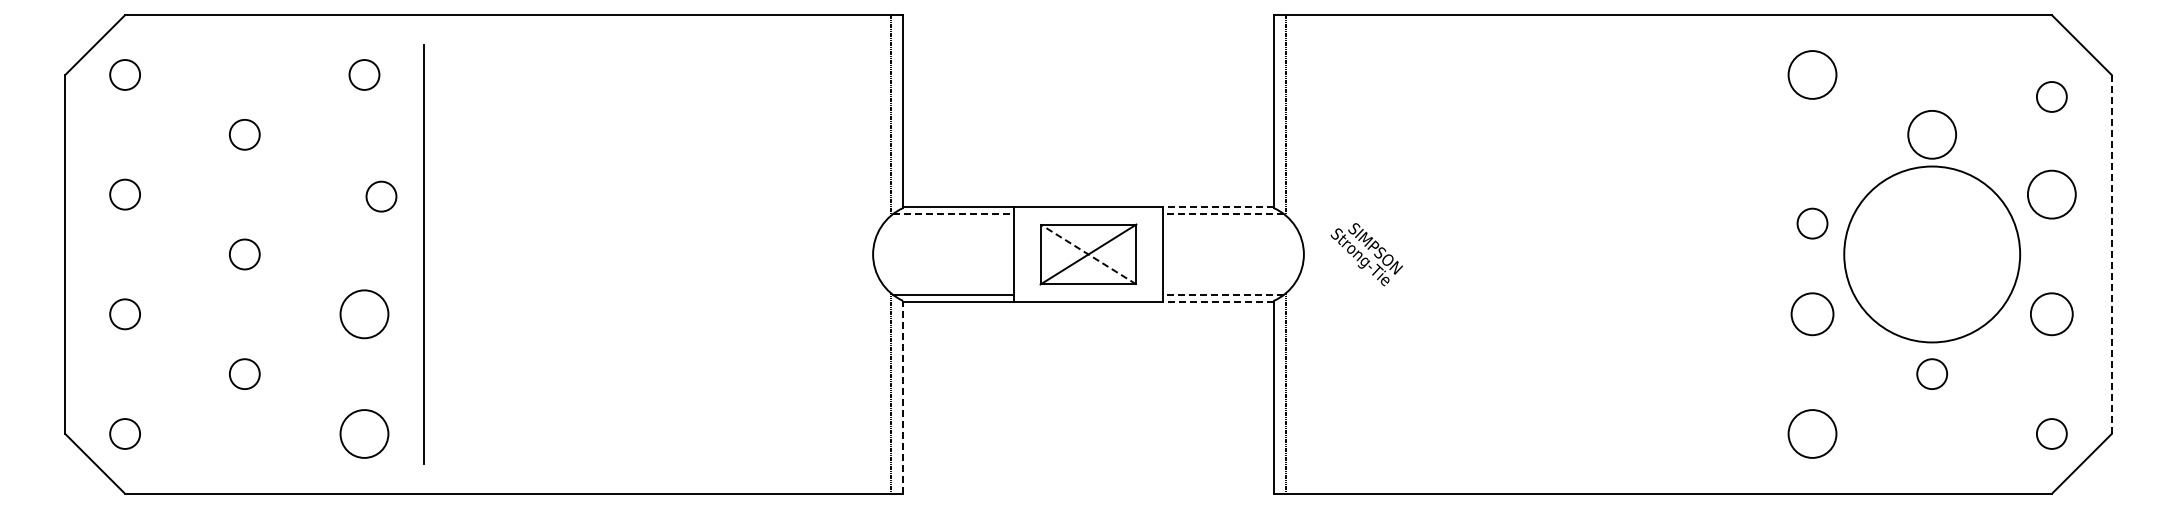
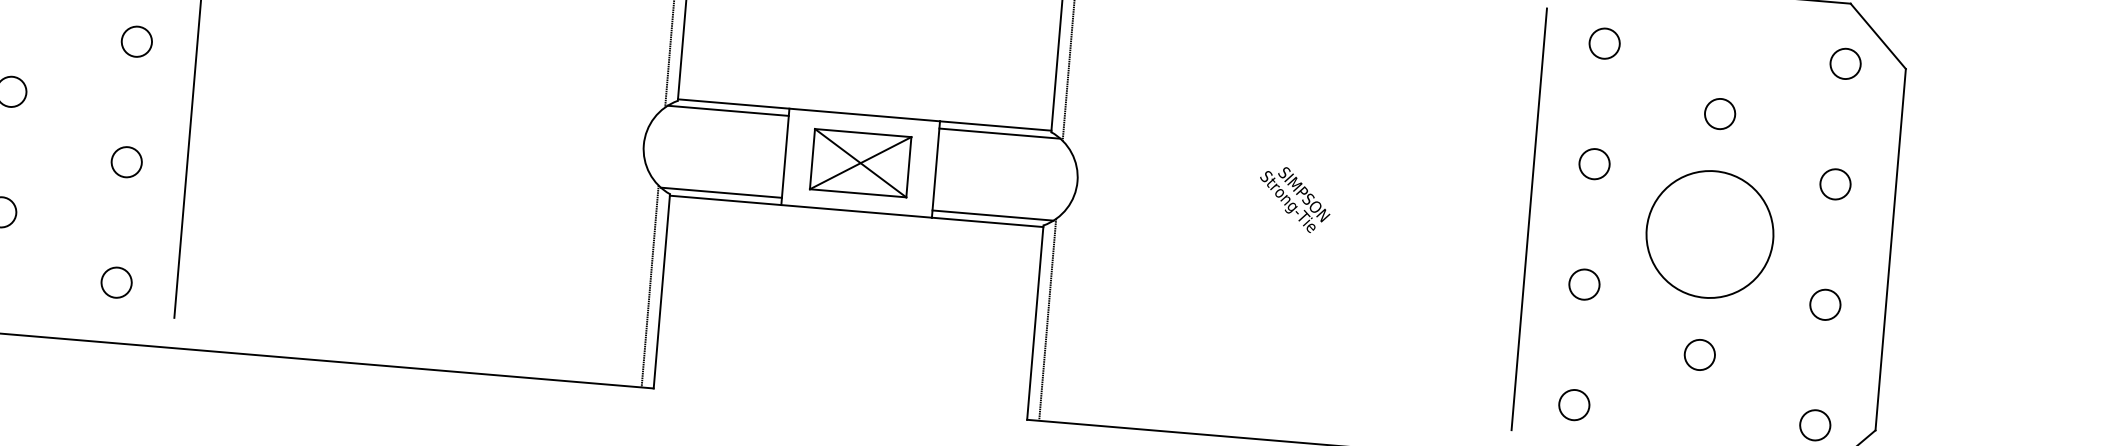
circle: (1812, 74) -> (1604, 43), size x0.62
circle: (2051, 96) -> (1845, 63), moved
circle: (1932, 134) -> (1720, 113), size x0.62
circle: (2051, 194) -> (1835, 184), size x0.62
circle: (381, 196) -> (136, 41), moved
line: (1218, 206) -> (995, 125), dashed -> solid
line: (954, 213) -> (729, 110), dashed -> solid
line: (1222, 213) -> (999, 133), dashed -> solid
circle: (1812, 223) -> (1594, 164), moved
line: (1088, 254) -> (860, 163), dashed -> solid
text: (1366, 254) -> (1294, 199), moved
line: (1752, 254) -> (1529, 219), added
circle: (1932, 254) -> (1710, 234), size x0.71
line: (2111, 254) -> (1890, 249), dashed -> solid
line: (1222, 295) -> (992, 215), dashed -> solid
line: (1218, 302) -> (987, 222), dashed -> solid
circle: (364, 314) -> (126, 162), size x0.62
circle: (1812, 314) -> (1584, 284), size x0.71
circle: (2051, 314) -> (1825, 305), size x0.71
line: (903, 396) -> (662, 290), dashed -> solid
circle: (364, 433) -> (116, 282), size x0.62
circle: (1812, 433) -> (1574, 404), size x0.62

